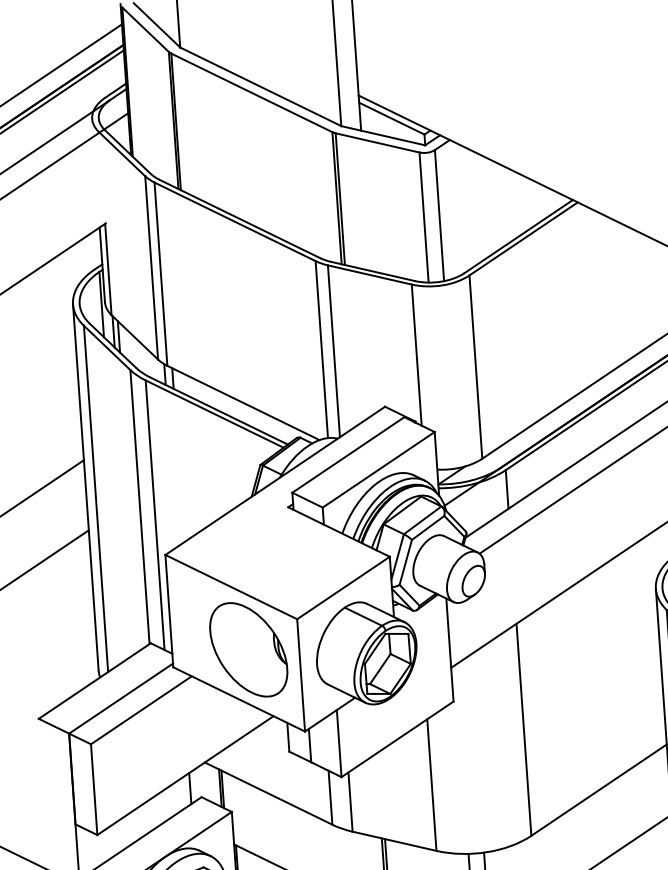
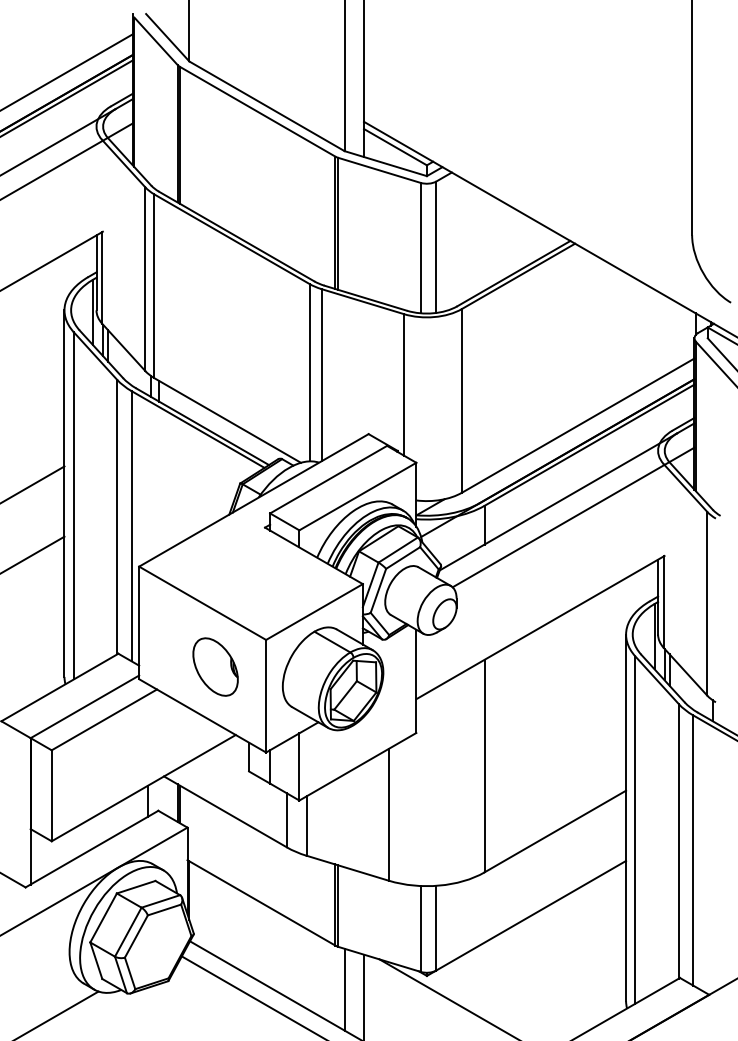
part: (248, 649) -> (215, 666), size x0.6

